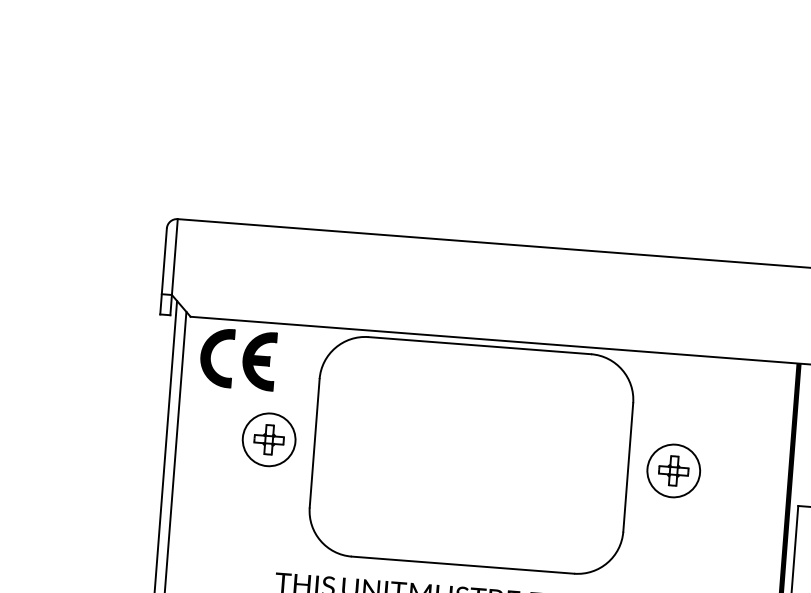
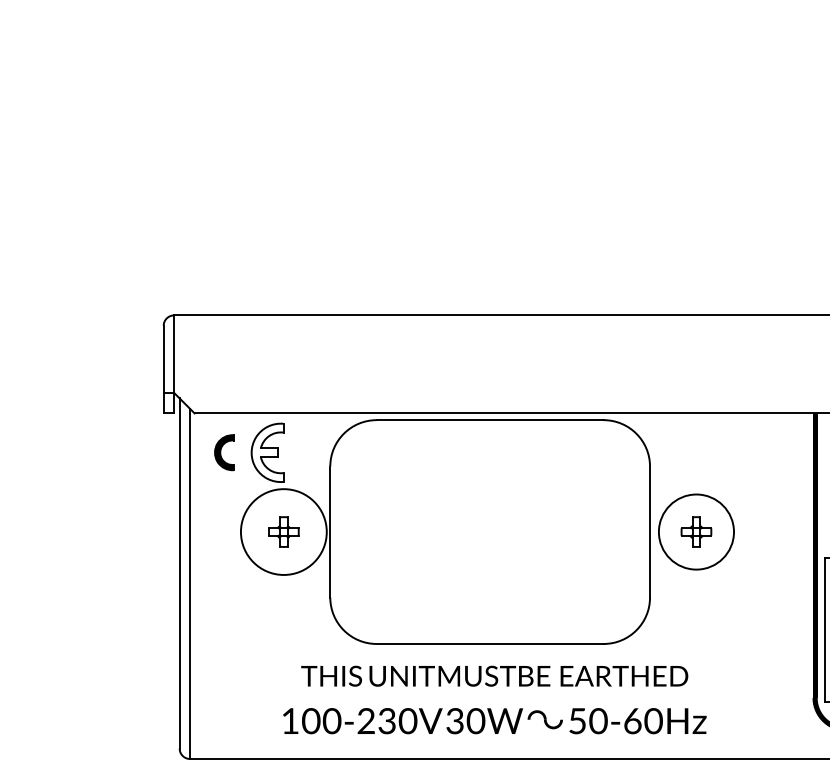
part: (216, 357) -> (224, 452), size x0.6
fill: (259, 360) -> (267, 452), removed
circle: (268, 439) -> (283, 531), size x1.6
circle: (673, 470) -> (696, 531), size x1.4

